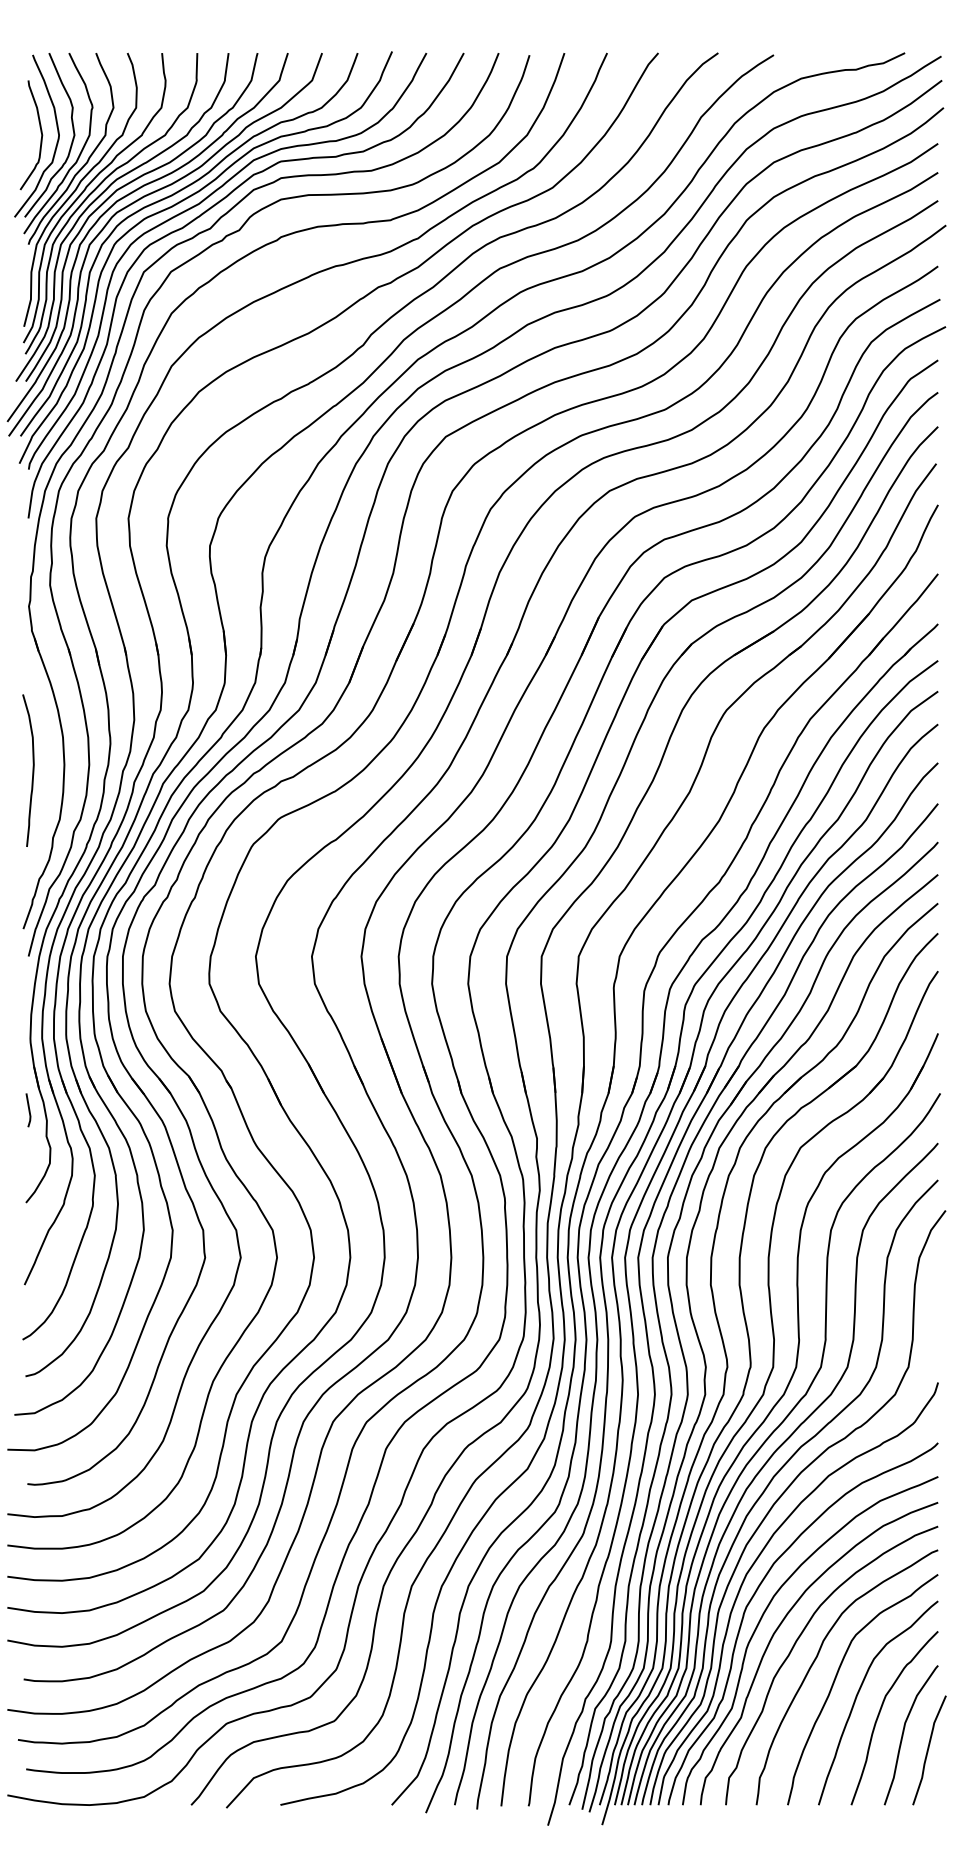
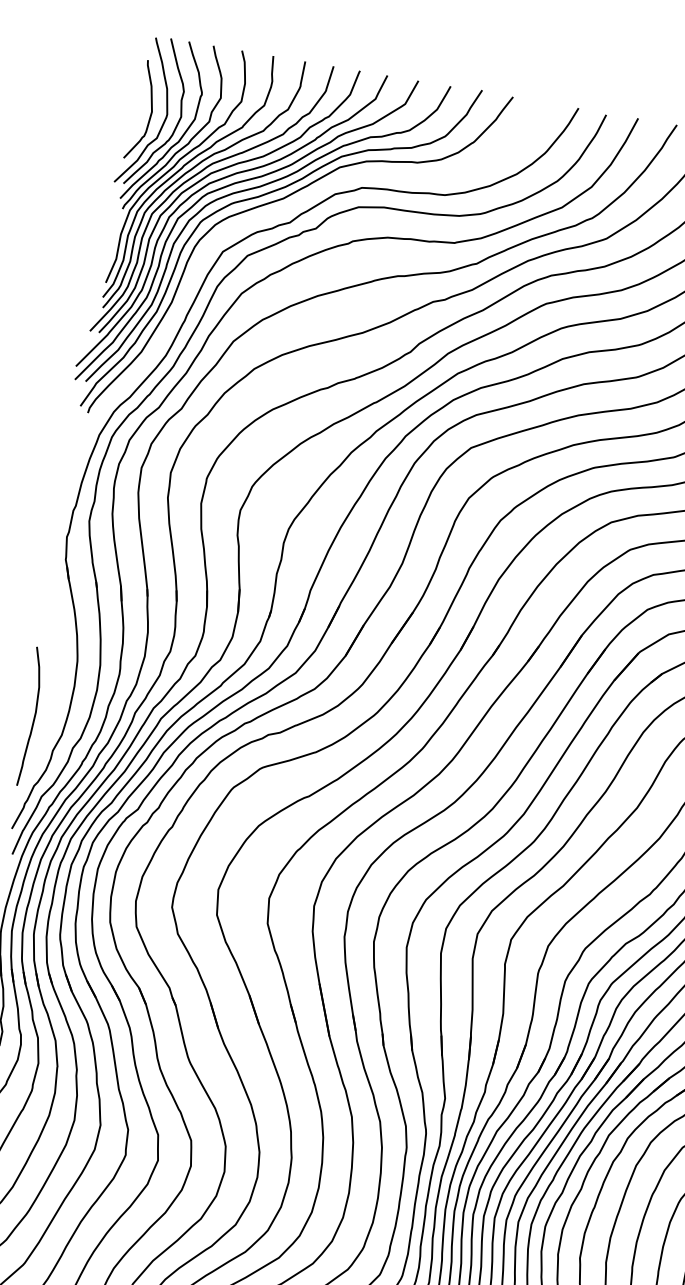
curve: (195, 220) -> (277, 212), removed
curve: (32, 770) -> (33, 717), moved

